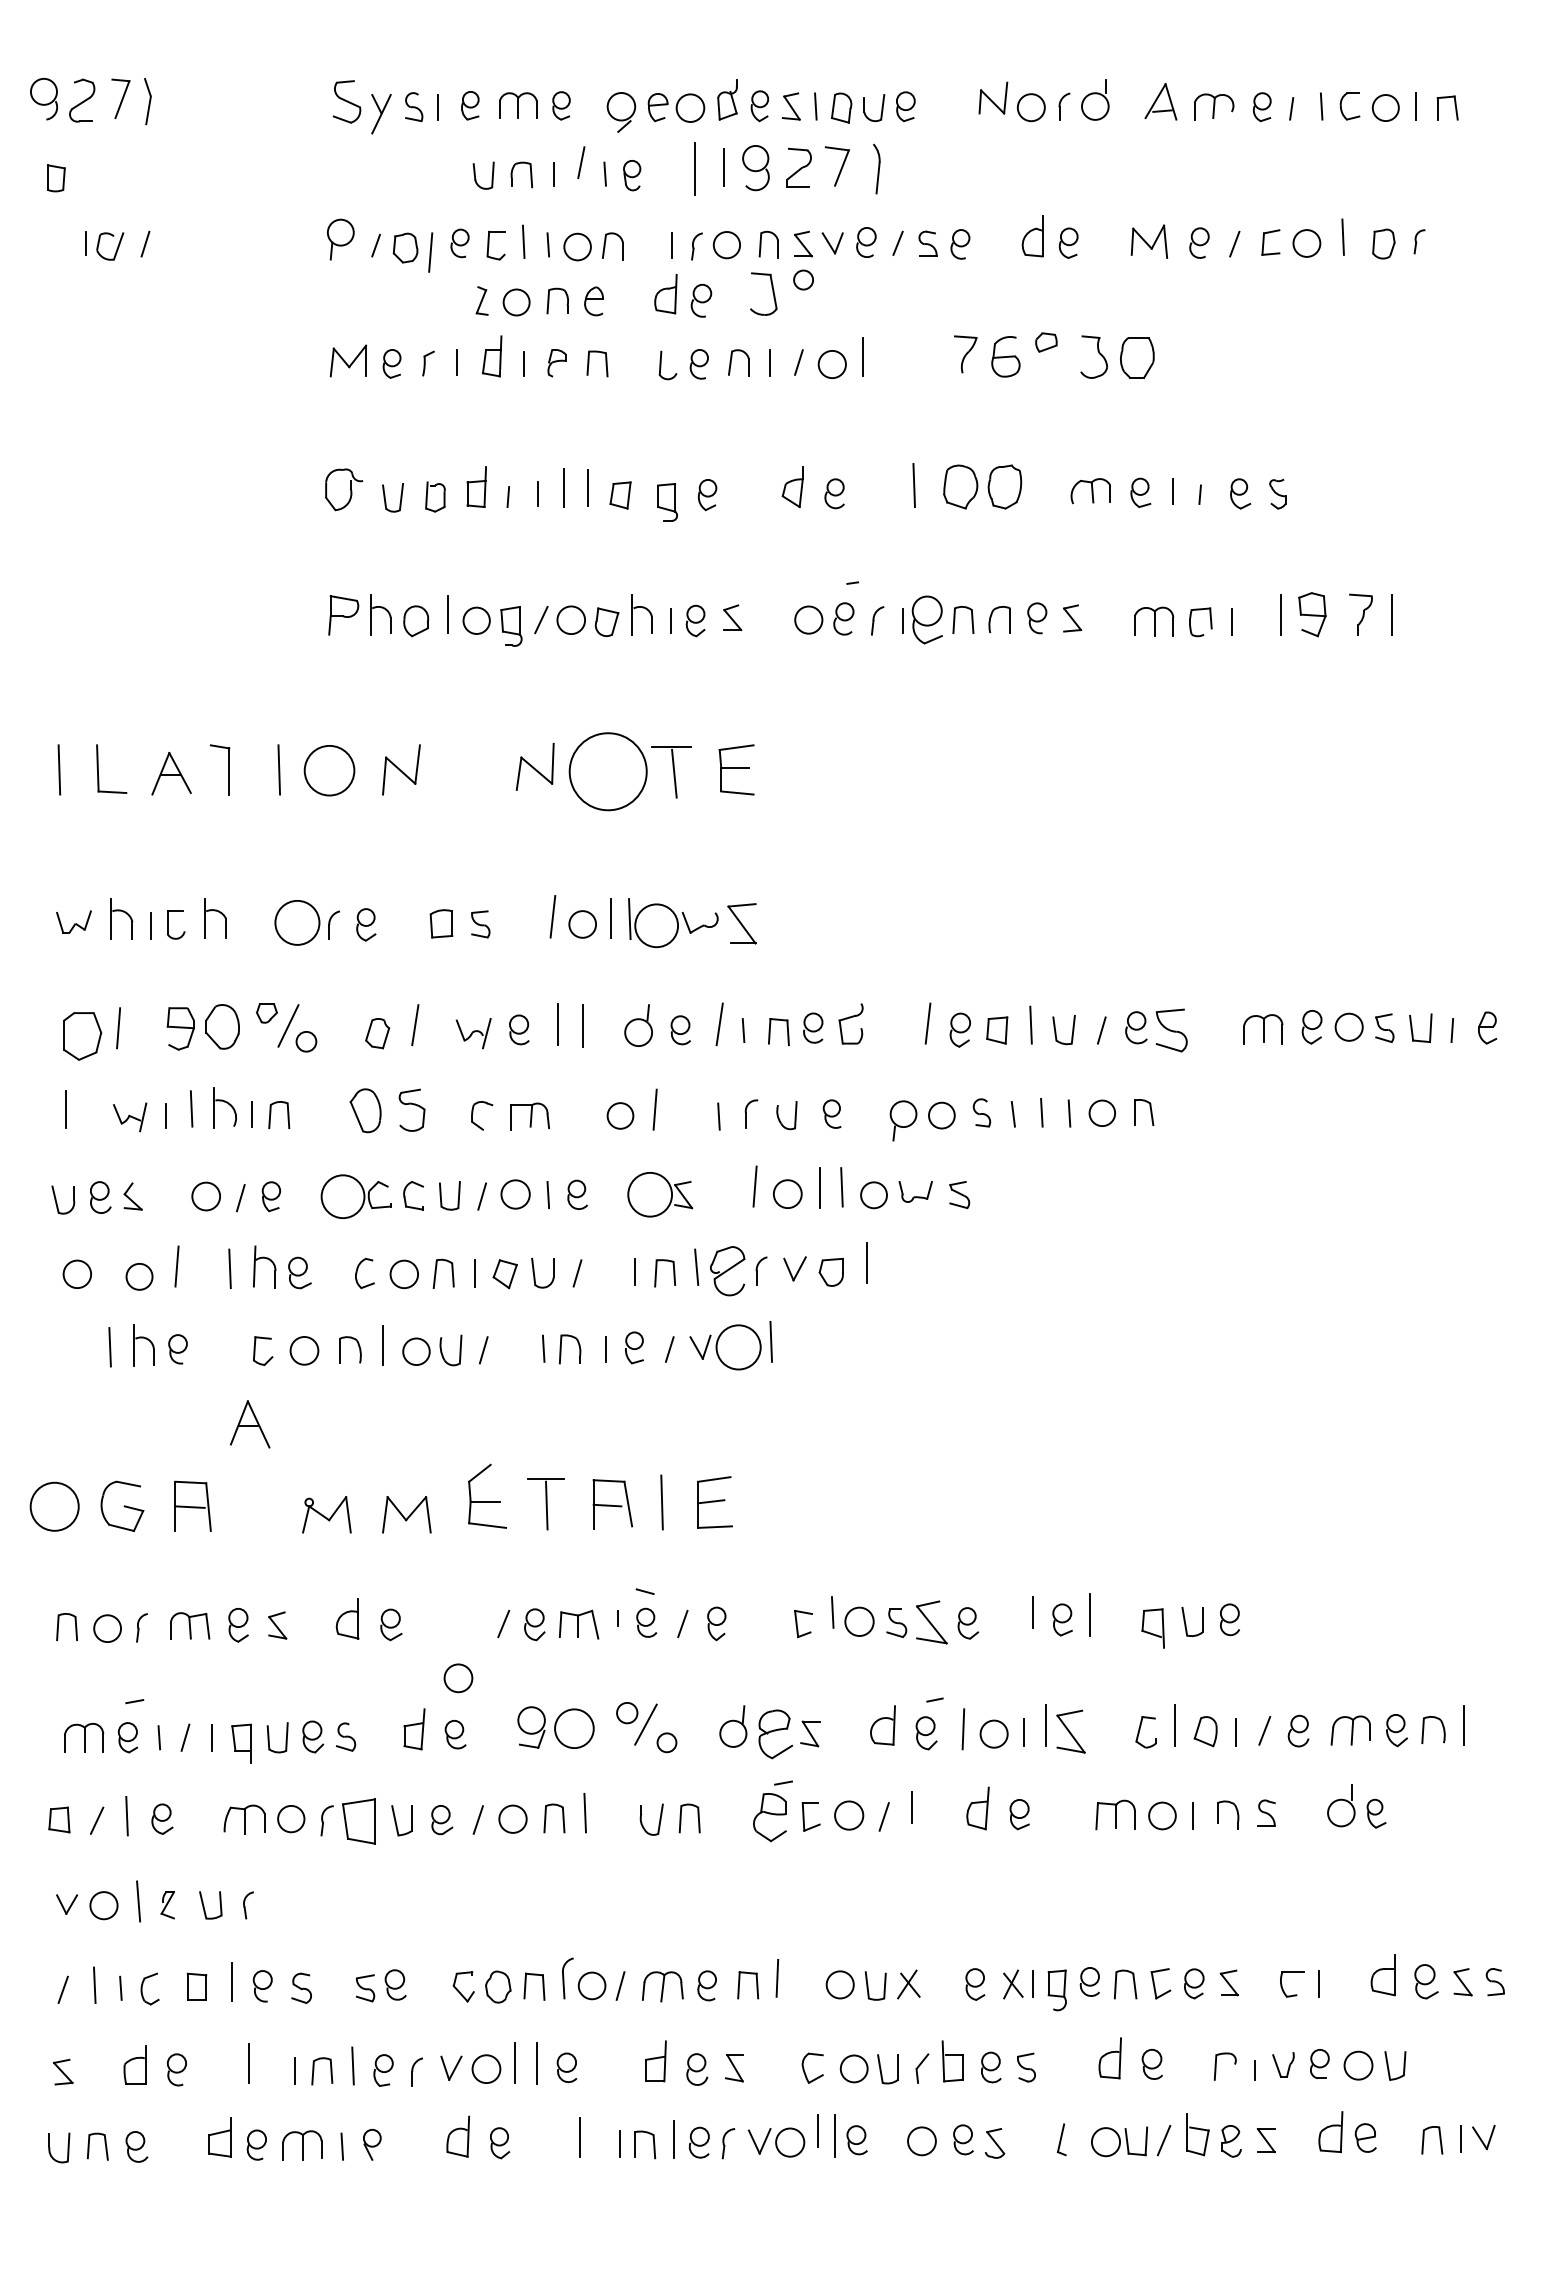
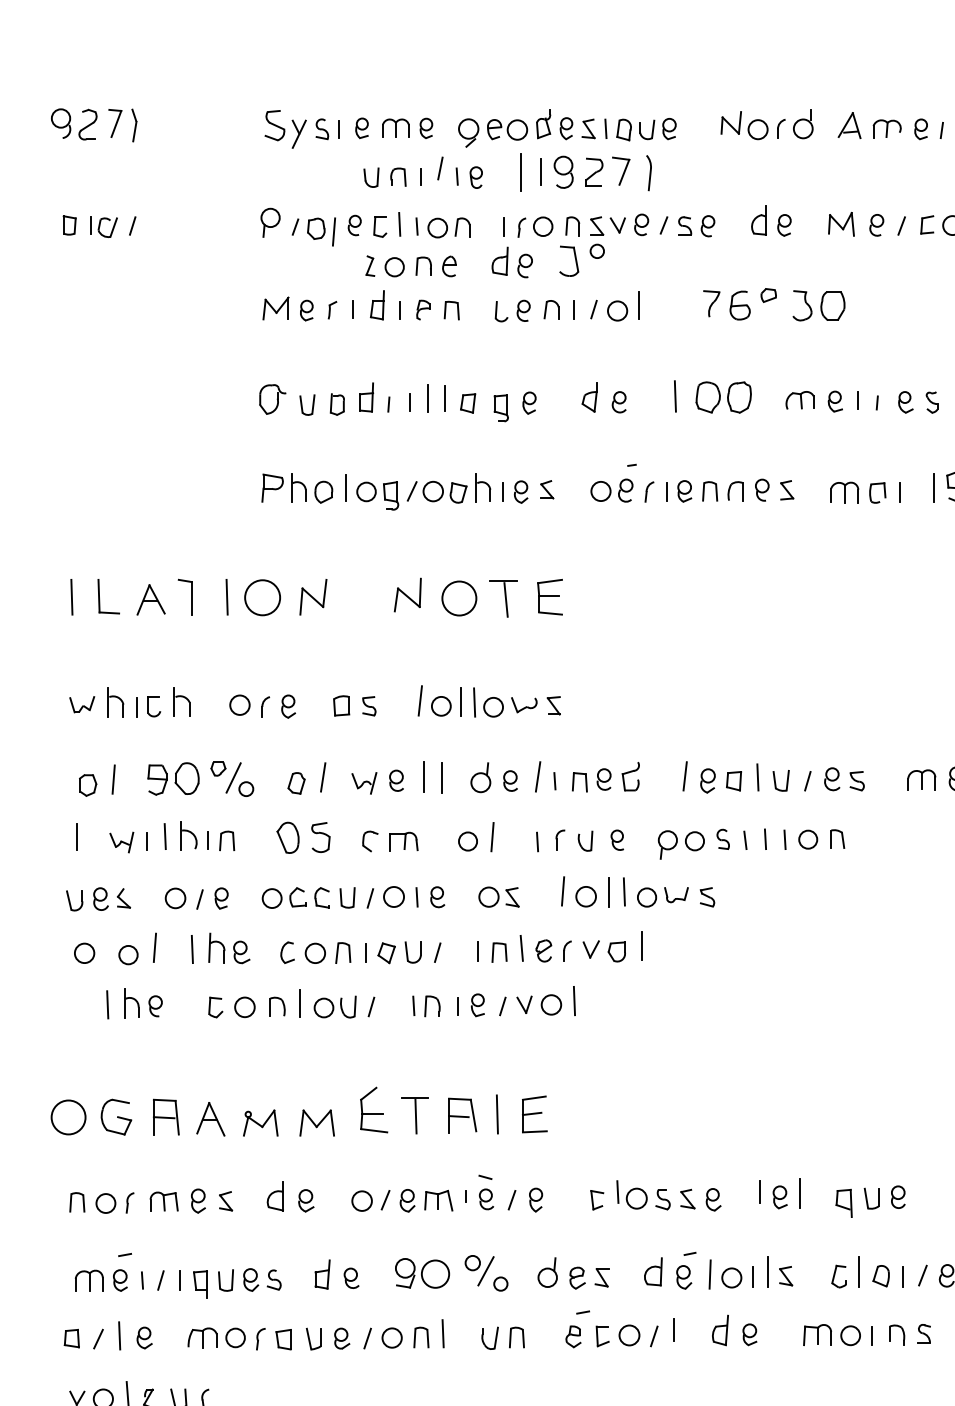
part: (55, 178) -> (69, 225), moved
part: (927, 619) -> (684, 491), size x0.62
circle: (608, 771) -> (459, 598), size x0.62
circle: (297, 922) -> (240, 704), size x0.62
part: (741, 923) -> (553, 705), size x0.62
circle: (656, 925) -> (493, 707), size x0.62
part: (1171, 1030) -> (857, 781), size x0.62
part: (81, 1036) -> (87, 785), size x0.62
circle: (649, 1194) -> (488, 896), size x0.62
circle: (342, 1196) -> (271, 898), size x0.62
part: (727, 1270) -> (543, 950), size x0.62
circle: (738, 1347) -> (551, 1005), size x0.62
part: (250, 1424) -> (211, 1119), moved
part: (931, 1622) -> (687, 1199), size x0.62
circle: (458, 1678) -> (362, 1201), moved
part: (1070, 1731) -> (785, 1276), size x0.62
part: (775, 1734) -> (577, 1278), size x0.62
part: (769, 1817) -> (573, 1336), size x0.62
part: (359, 1821) -> (283, 1339), size x0.62

